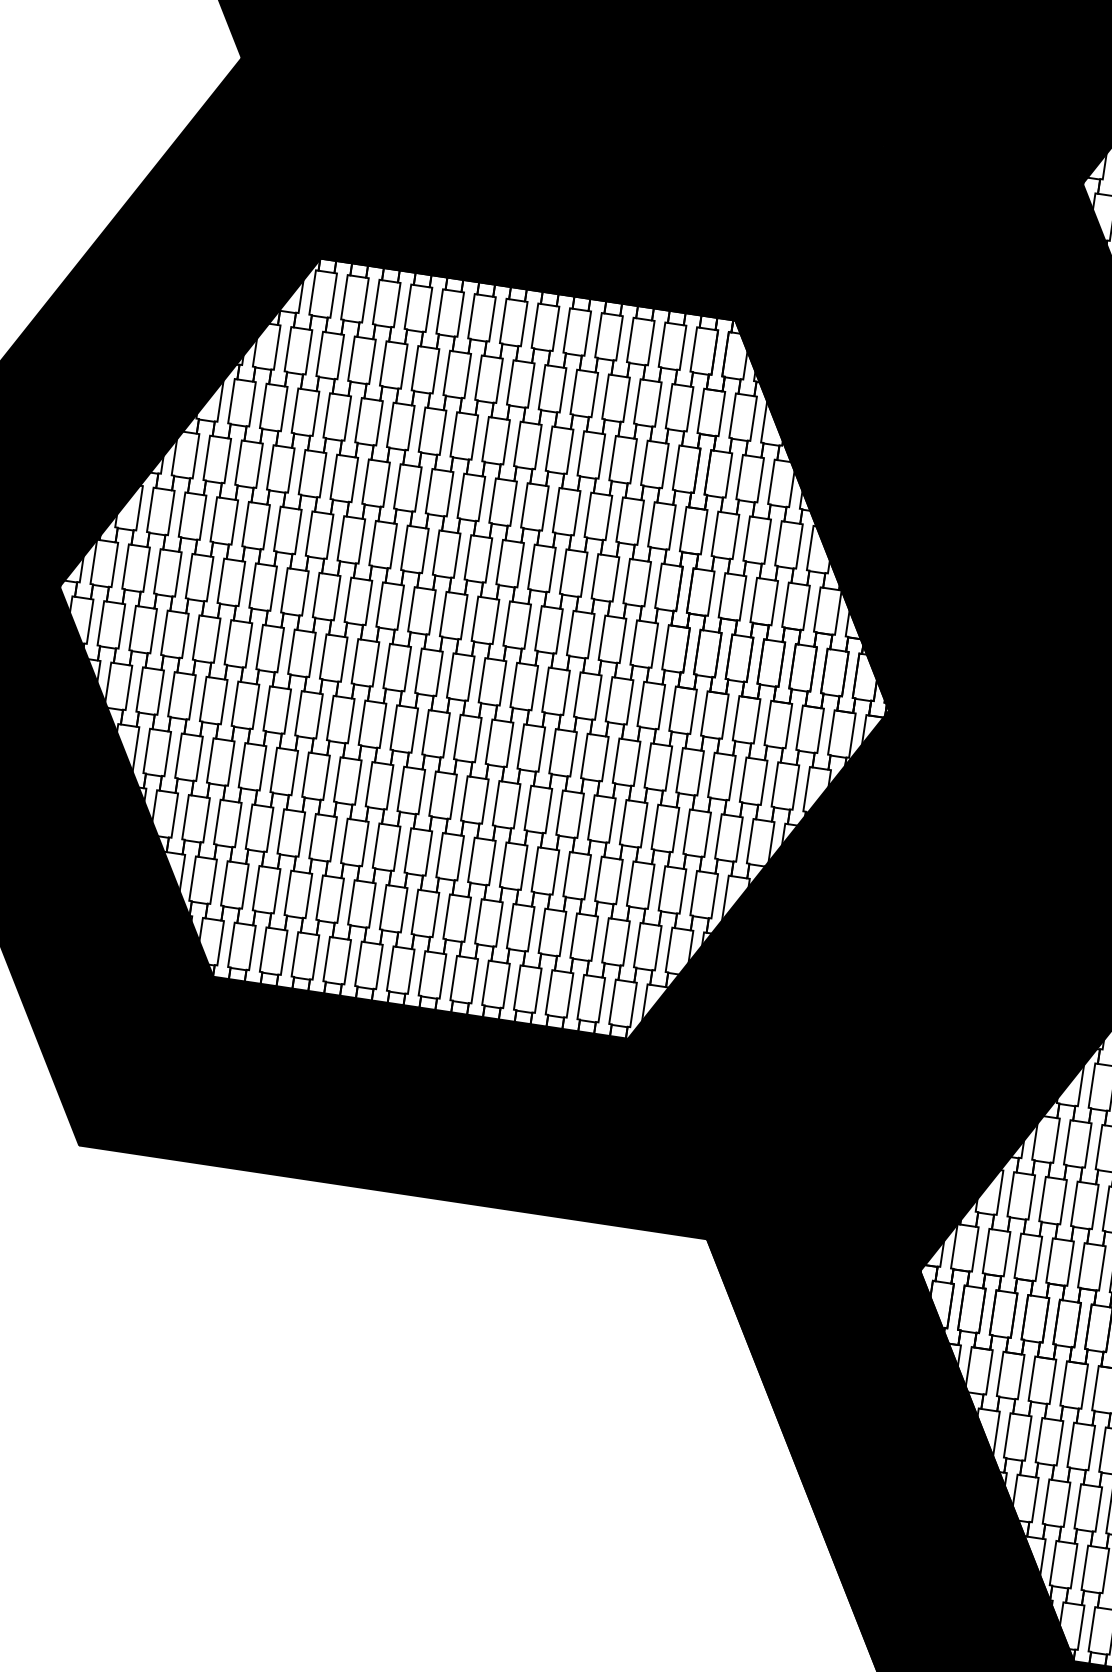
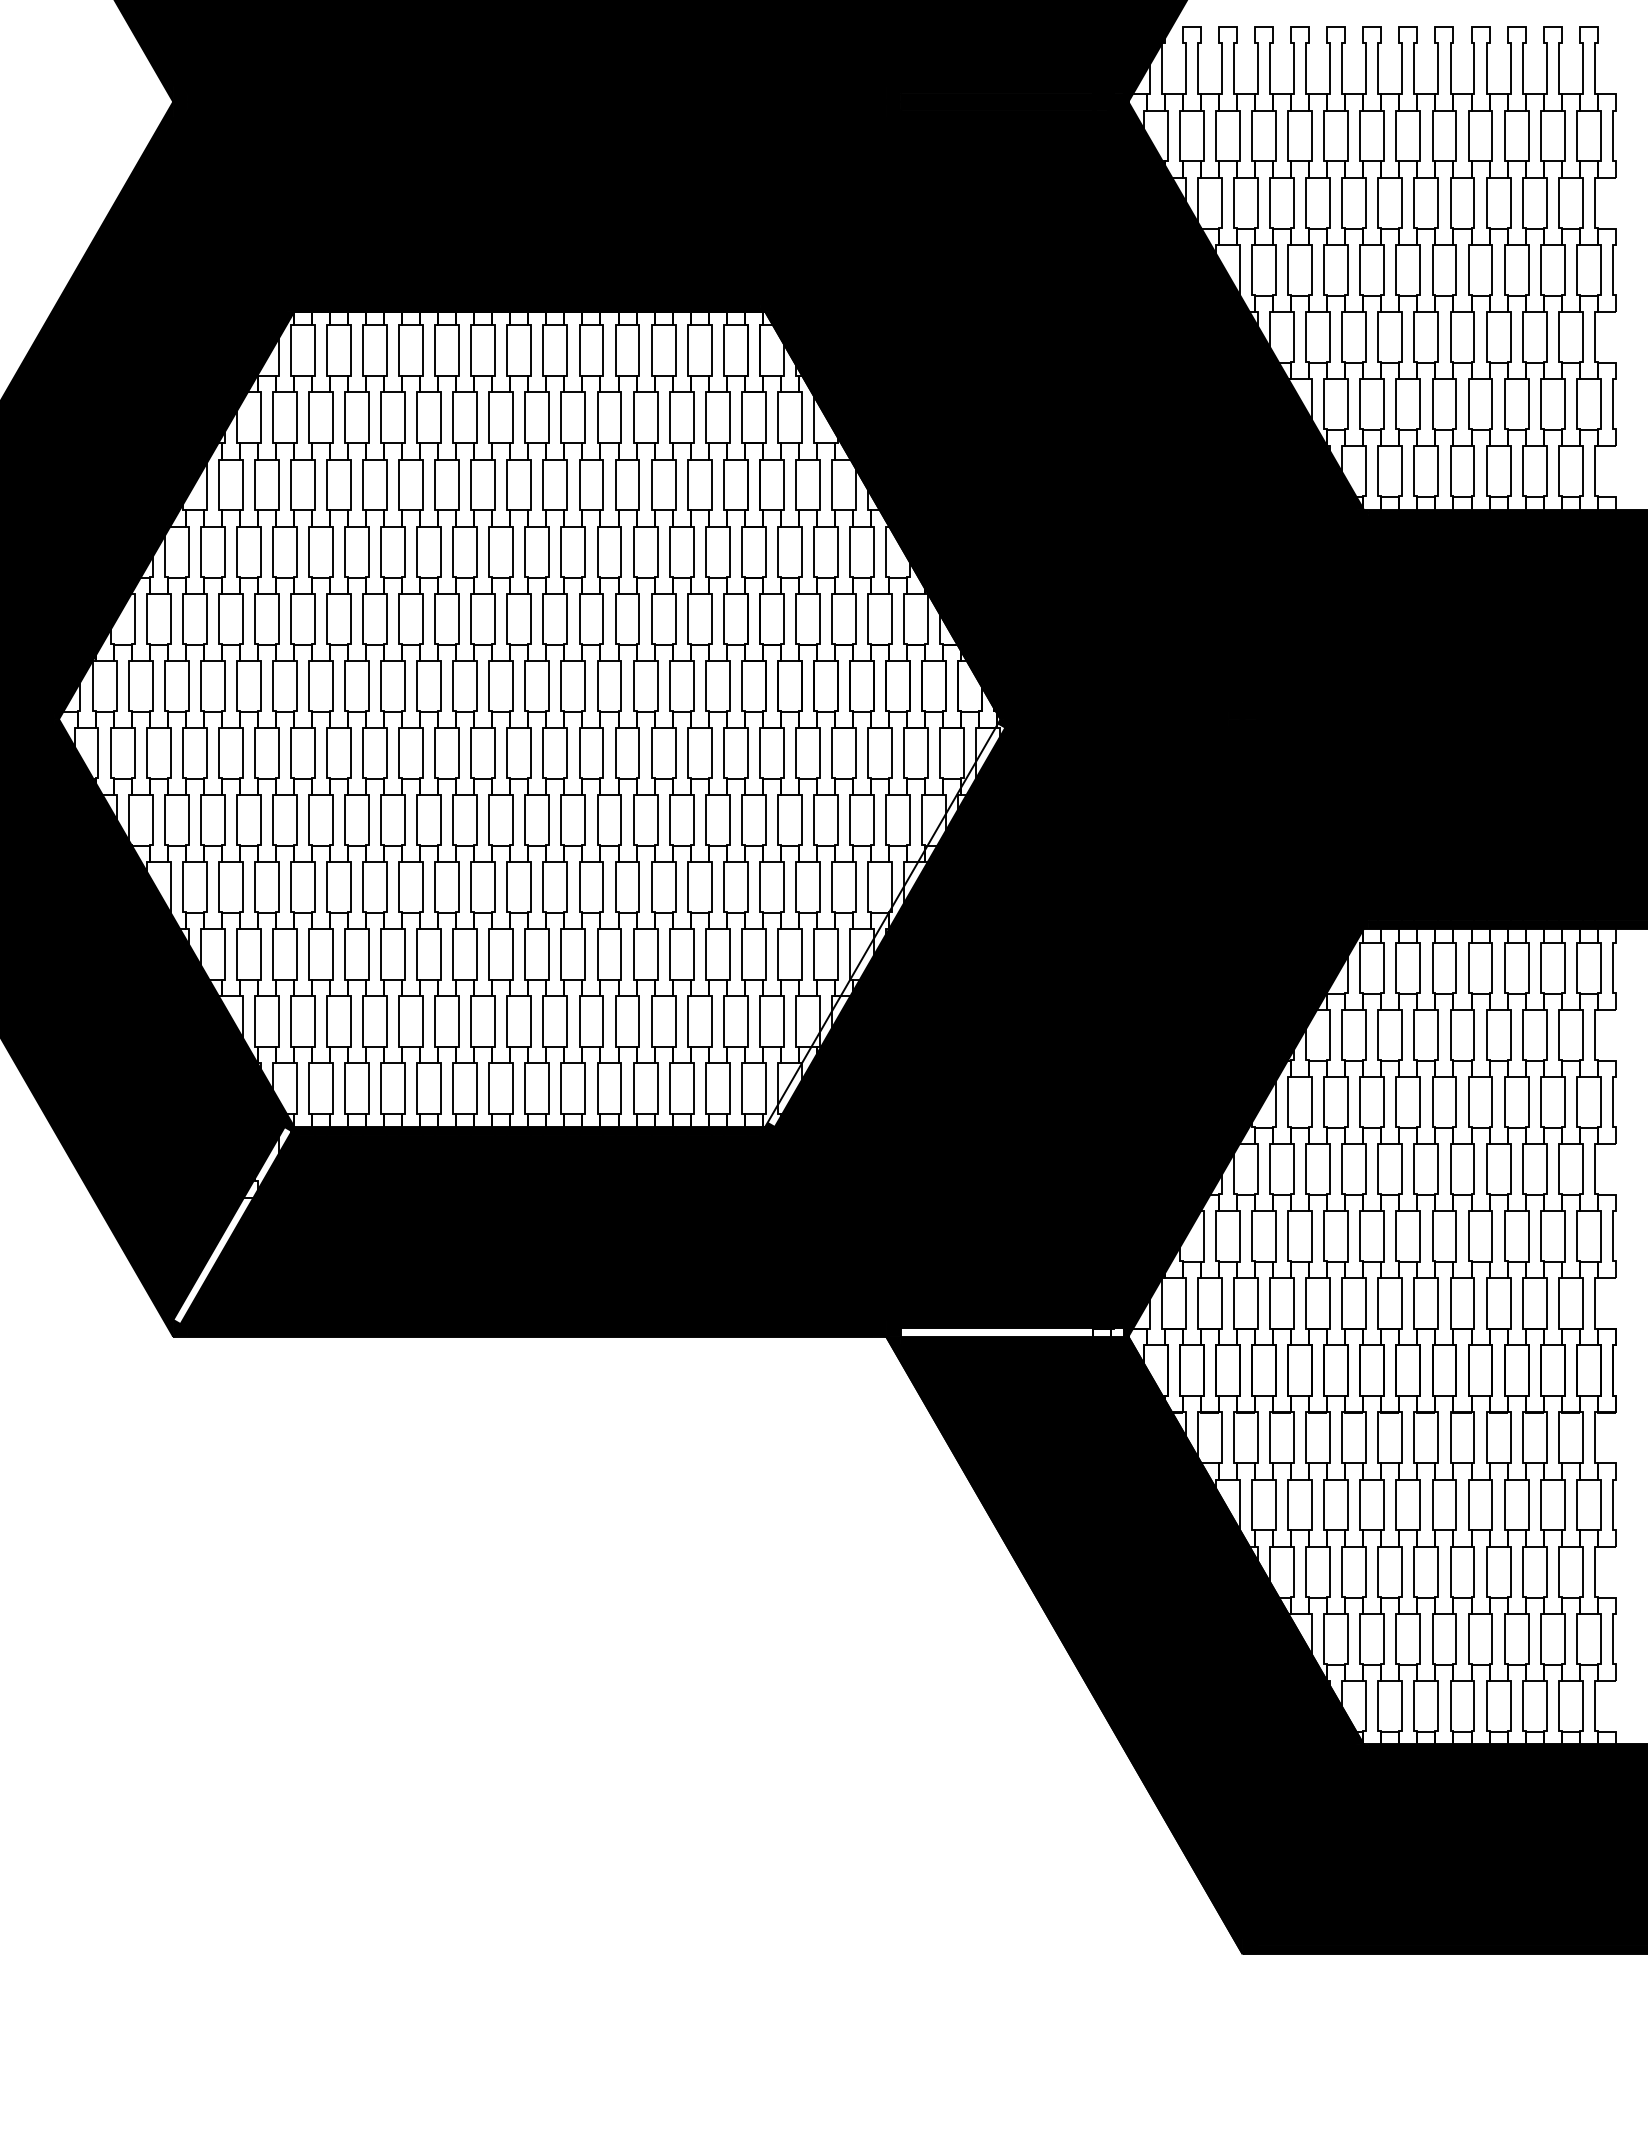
fill: (761, 877) -> (886, 925), removed
fill: (146, 1055) -> (232, 1225), removed
fill: (817, 1252) -> (1011, 1332), removed

